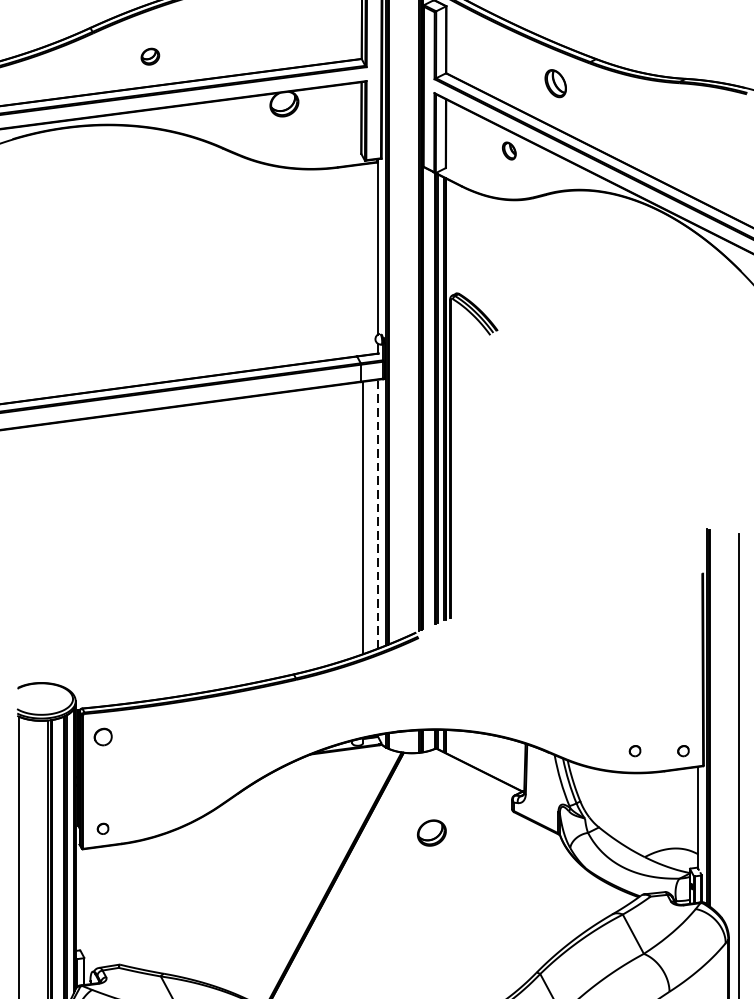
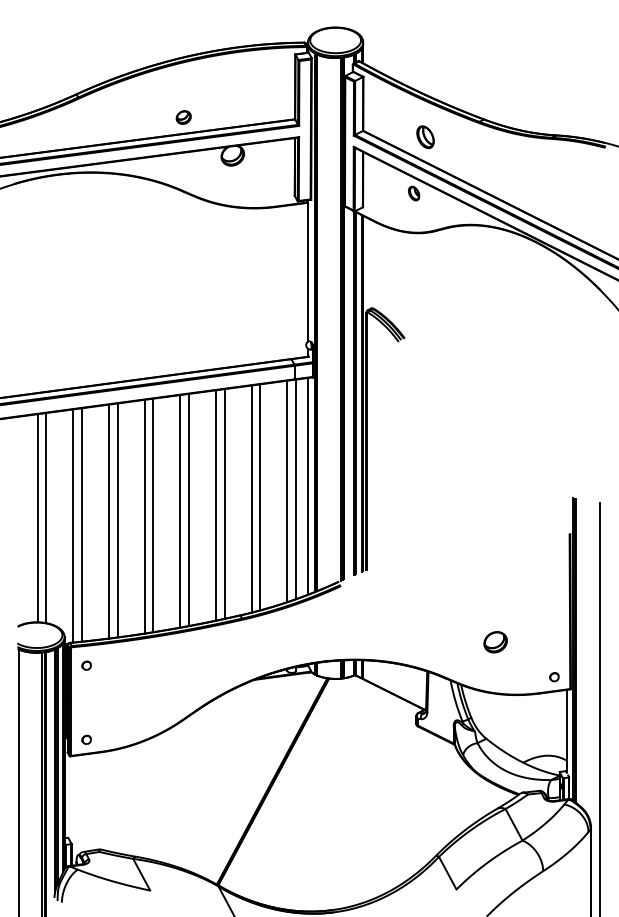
part: (150, 56) -> (183, 117), moved
part: (555, 83) -> (425, 137), moved
line: (378, 513) -> (308, 485), dashed -> solid
line: (352, 520) -> (287, 491), added
line: (318, 528) -> (260, 497), added
line: (307, 529) -> (251, 498), added
line: (274, 535) -> (224, 503), added
line: (264, 538) -> (216, 505), added
line: (230, 543) -> (189, 509), added
line: (219, 545) -> (180, 511), added
line: (186, 550) -> (153, 515), added
line: (174, 551) -> (144, 516), added
line: (42, 554) -> (37, 518), added
line: (53, 554) -> (46, 518), added
line: (141, 556) -> (117, 520), added
line: (131, 557) -> (109, 521), added
line: (97, 561) -> (82, 524), added
line: (86, 562) -> (73, 525), added
part: (102, 736) -> (86, 665), size x0.62
part: (635, 751) -> (515, 677), removed
part: (431, 833) -> (495, 642), moved

